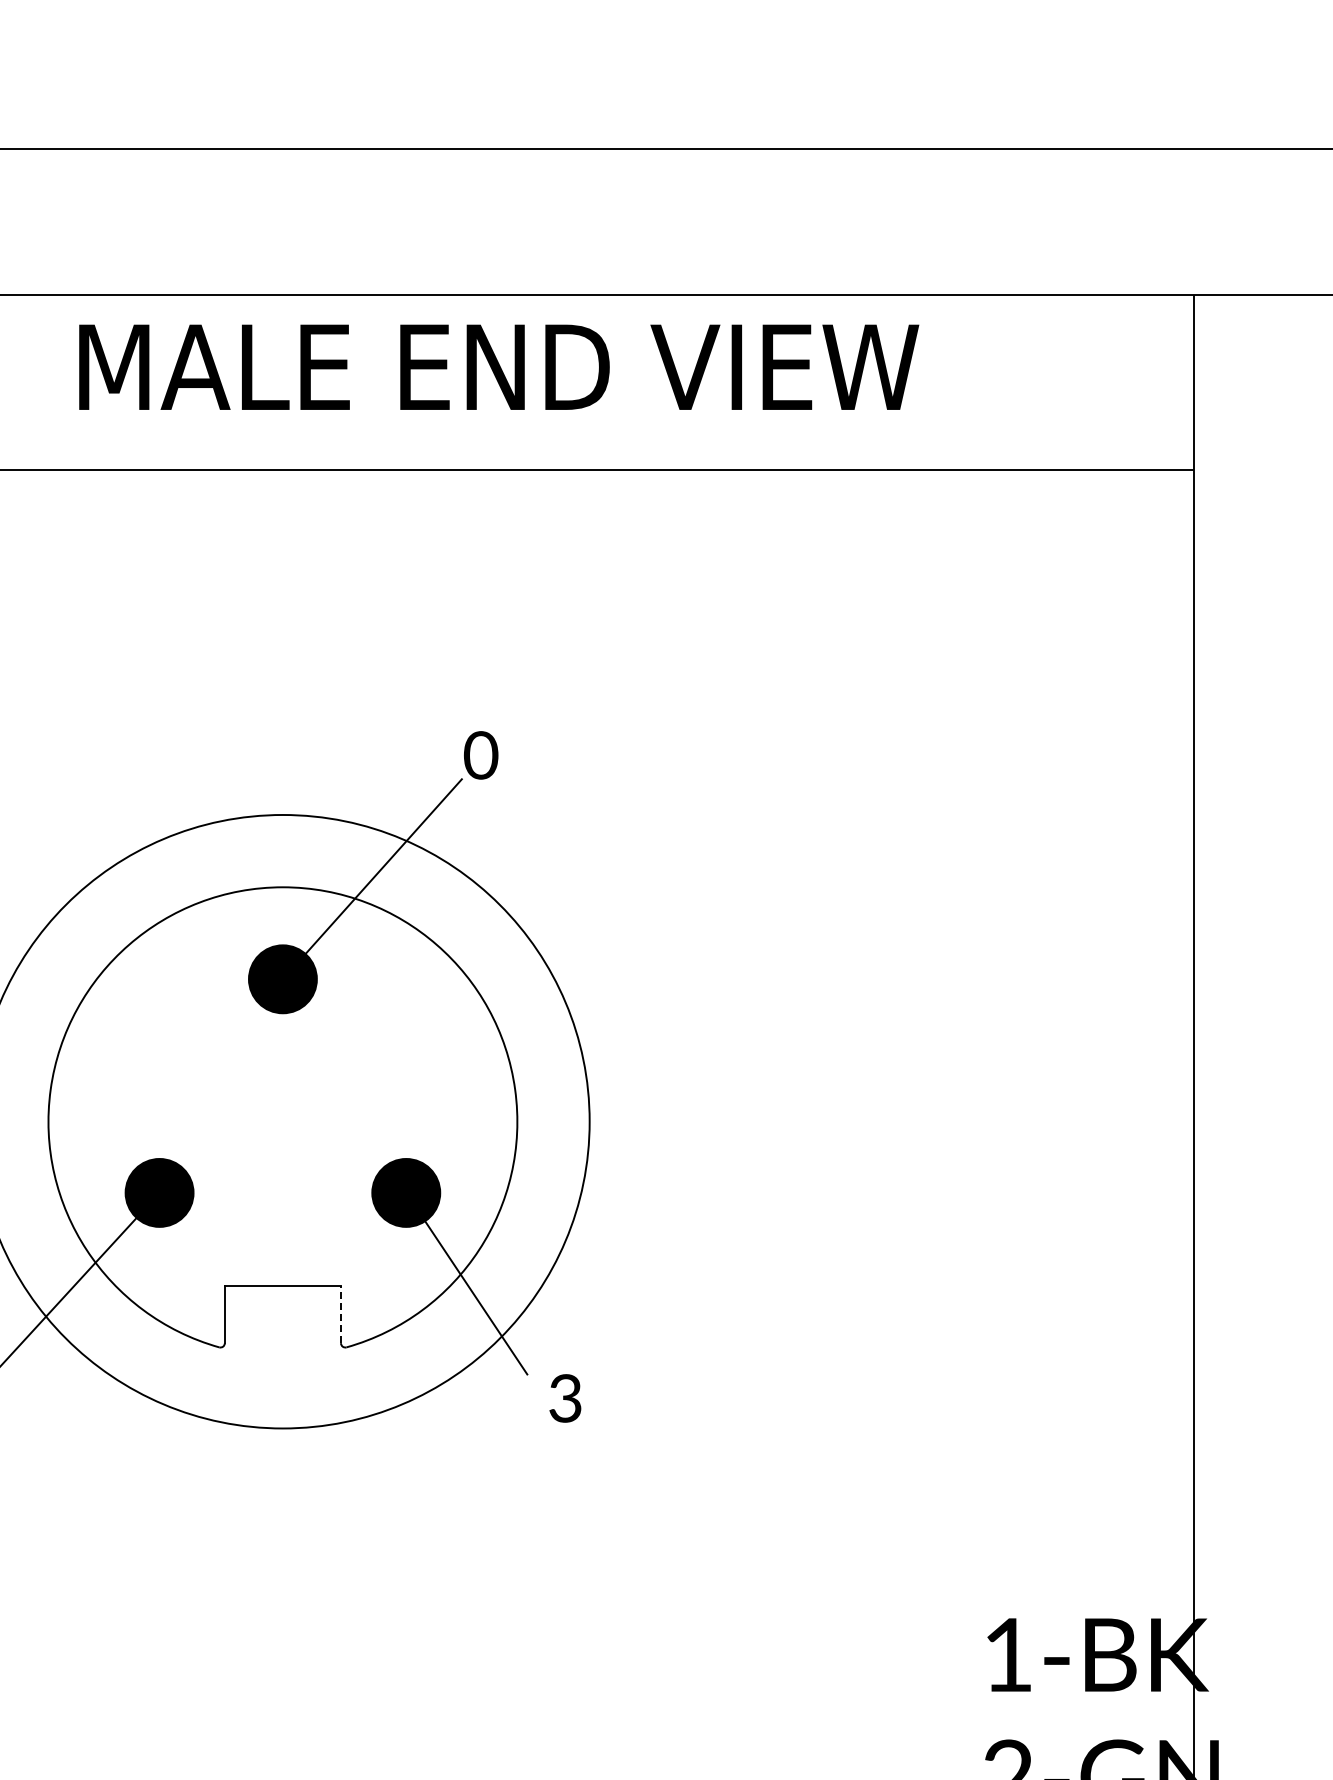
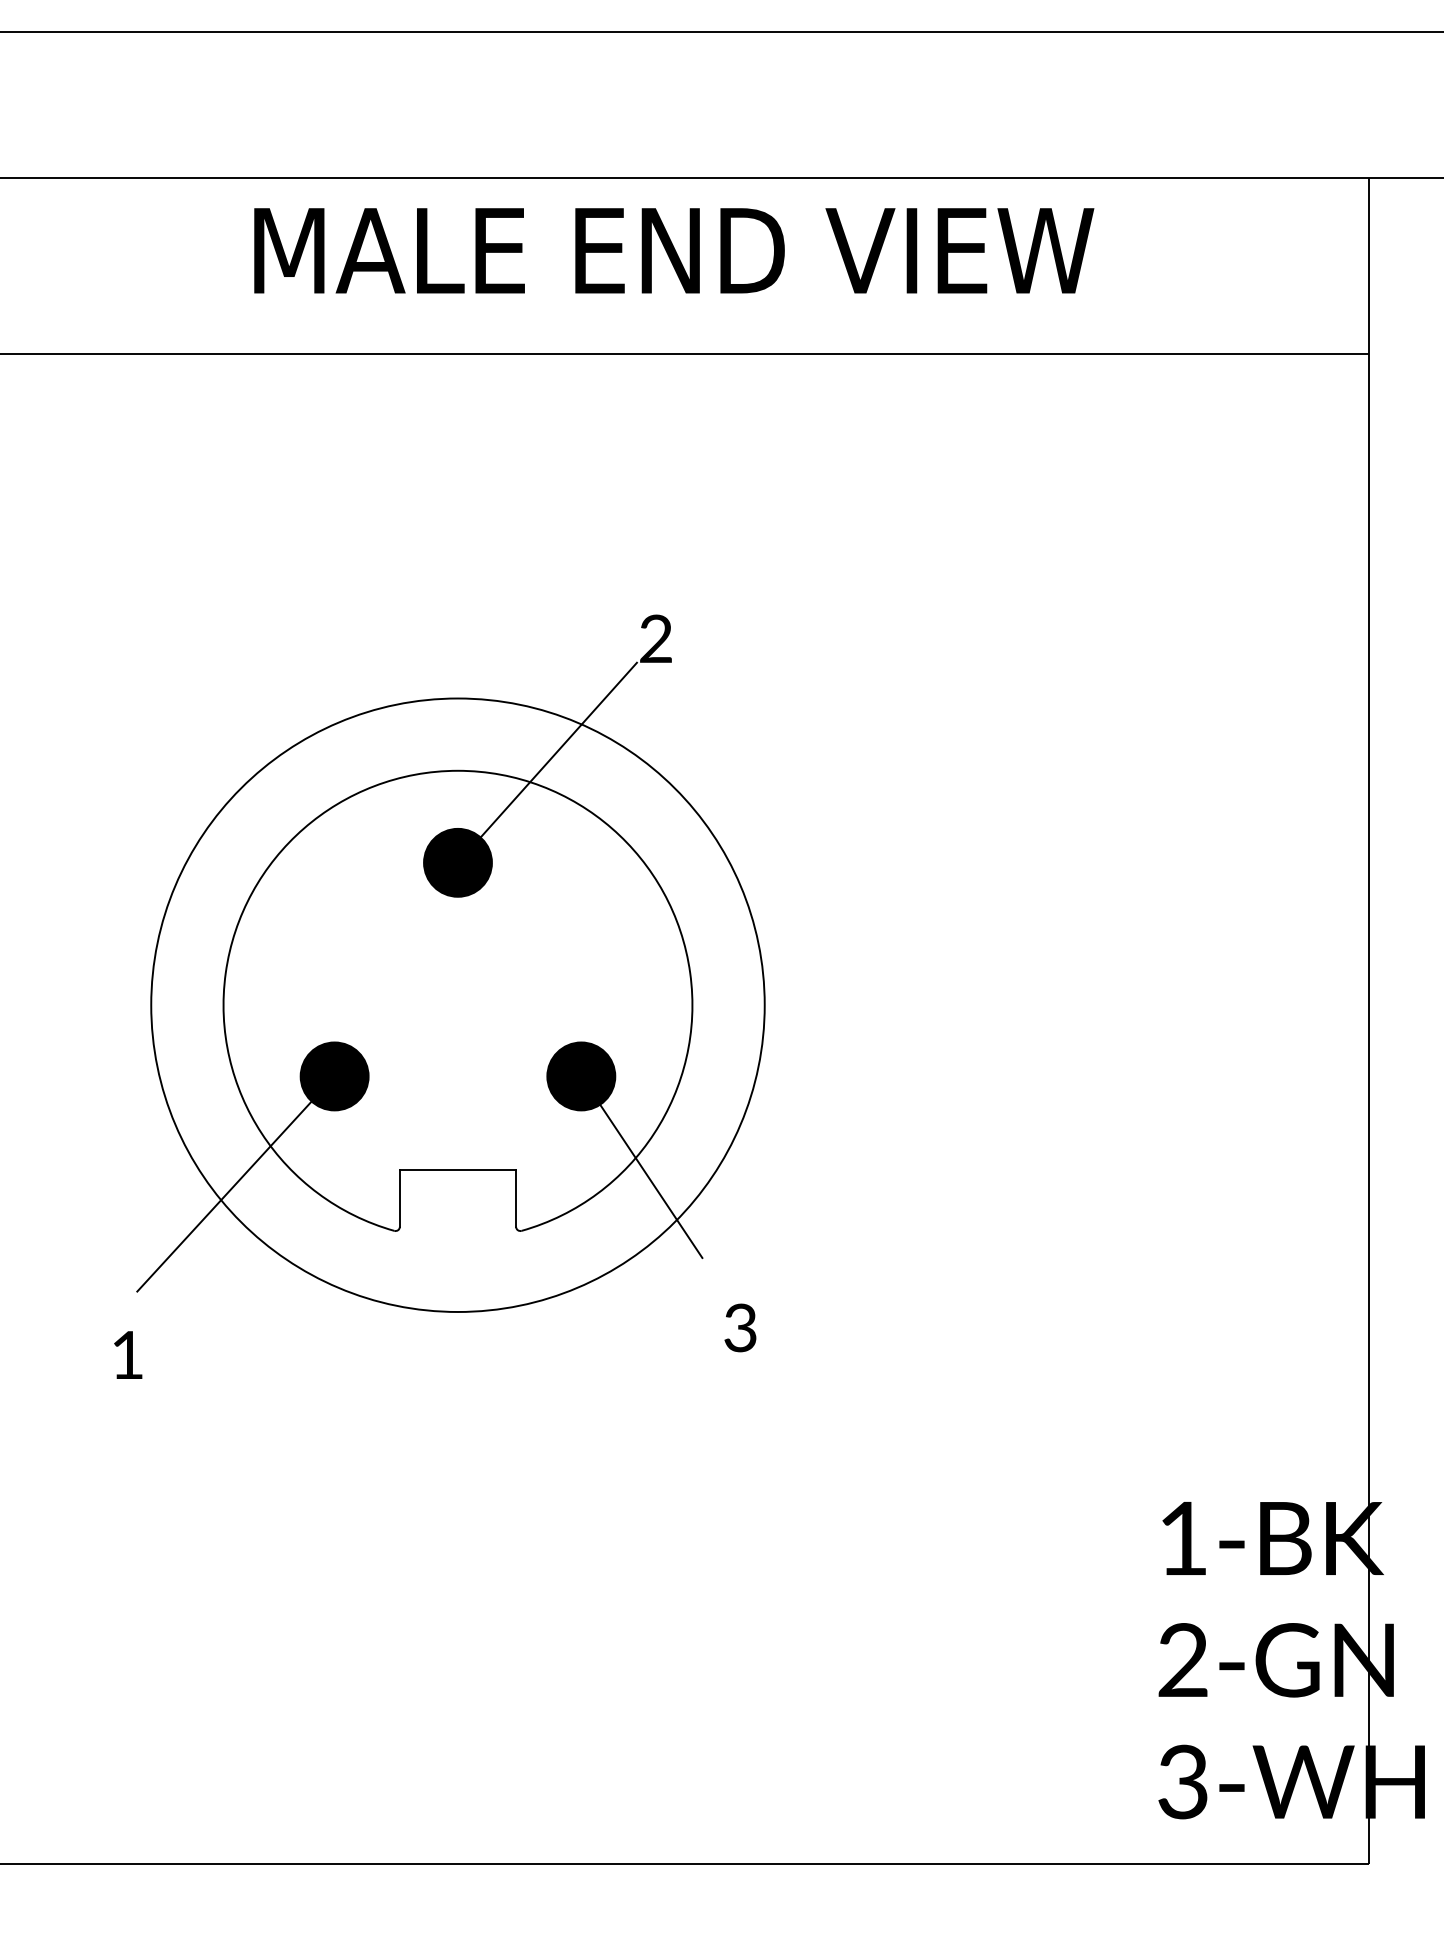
text: (481, 754) -> (656, 638), 0 -> 2
line: (341, 1314) -> (516, 1198), dashed -> solid
text: (565, 1397) -> (740, 1327), moved

